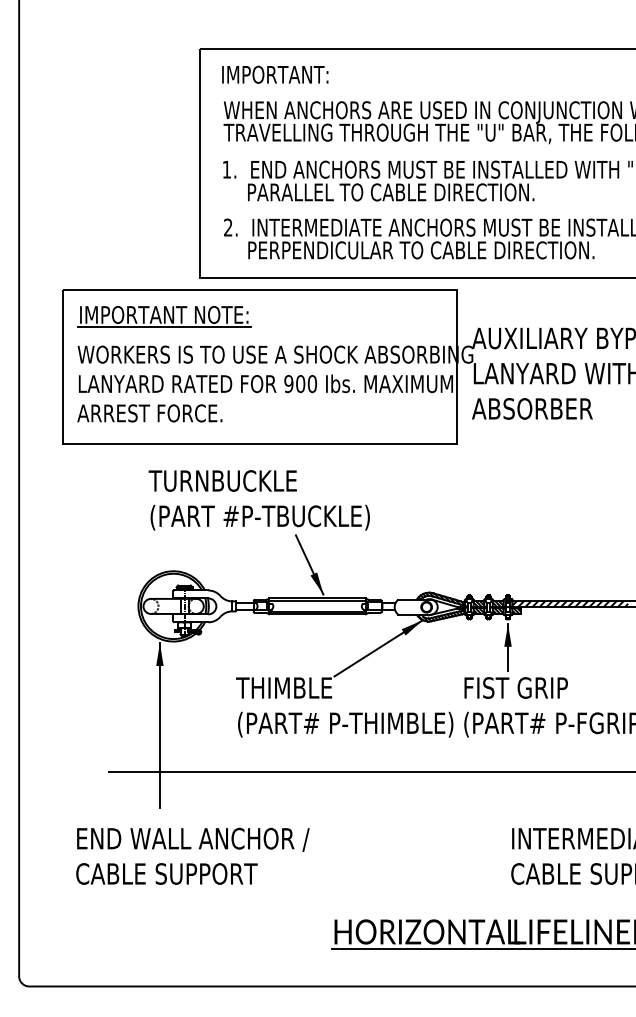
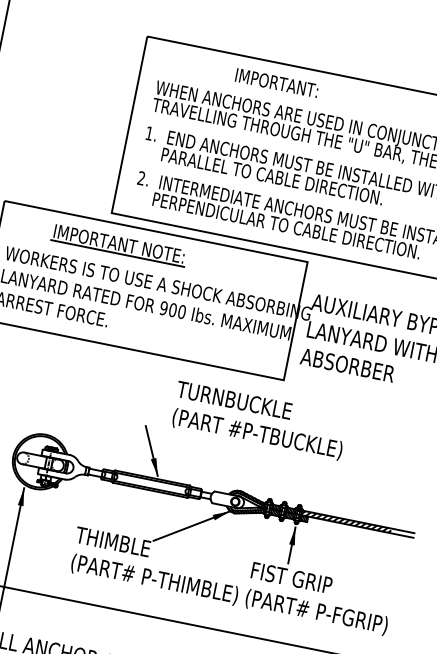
text: (275, 74) -> (277, 82), moved
part: (164, 316) -> (119, 245), moved
text: (258, 500) -> (258, 420), moved

